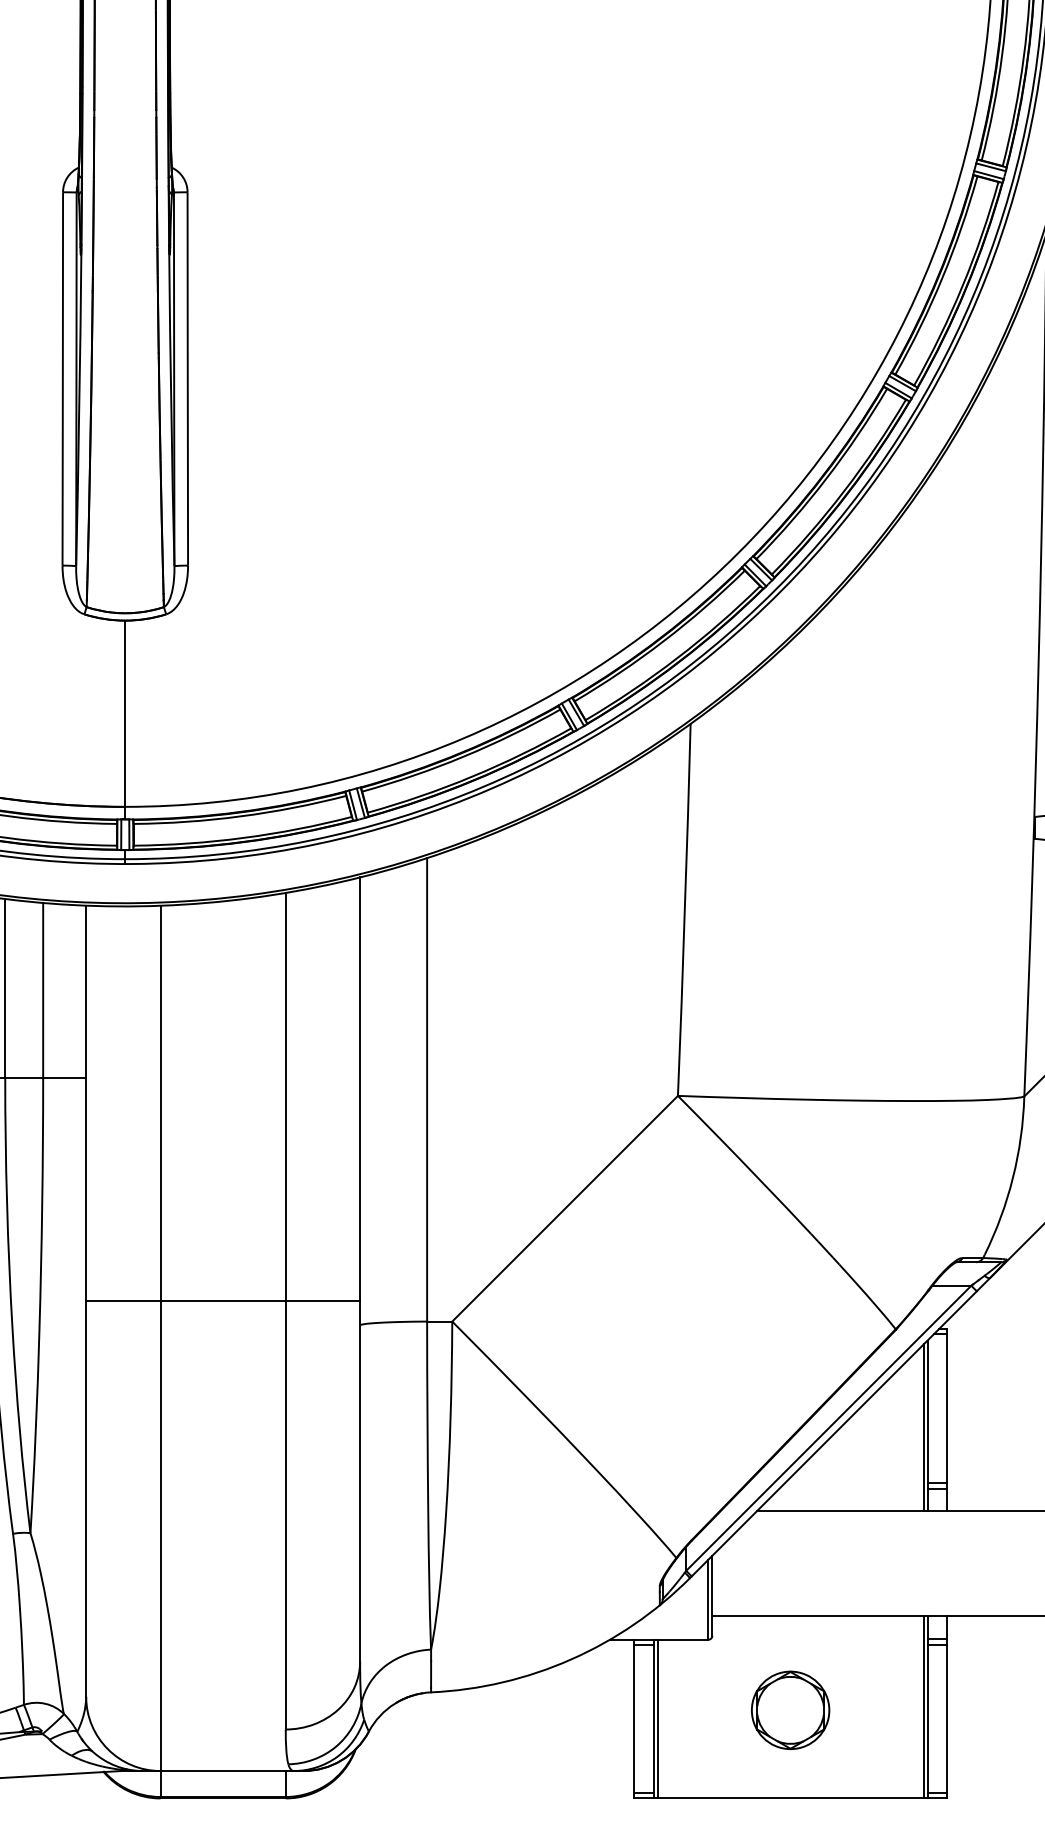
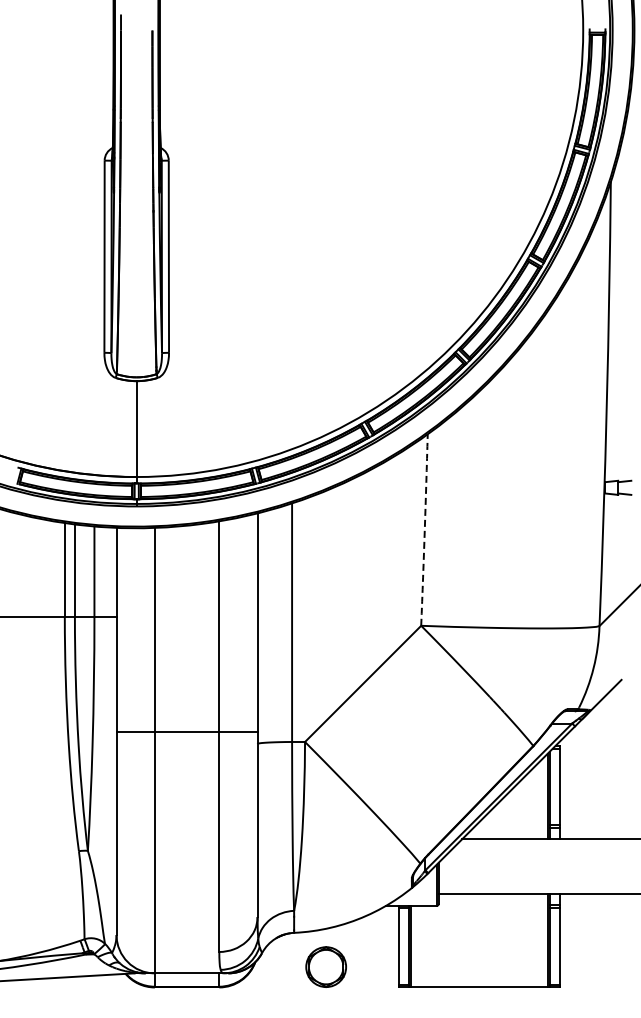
arc: (684, 910) -> (424, 530), solid -> dashed
part: (789, 1709) -> (325, 966), moved

